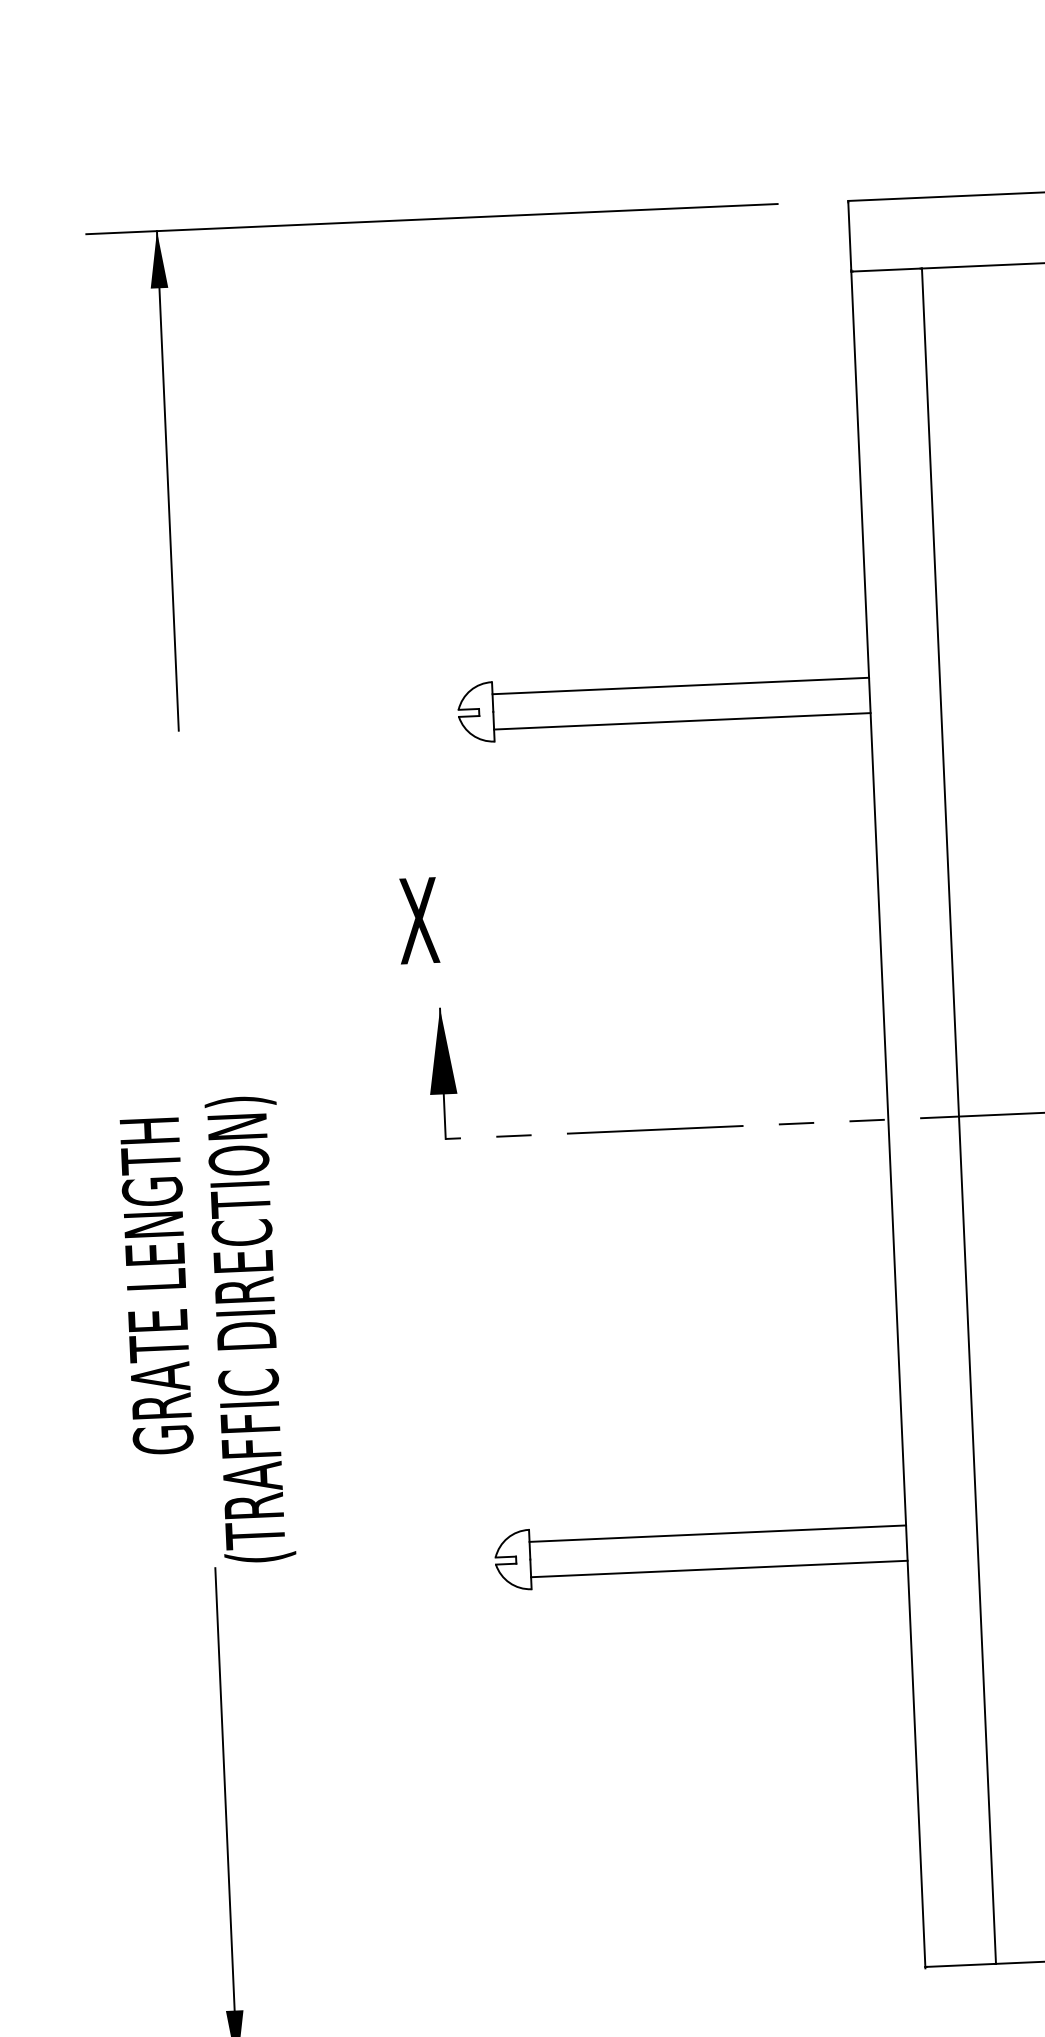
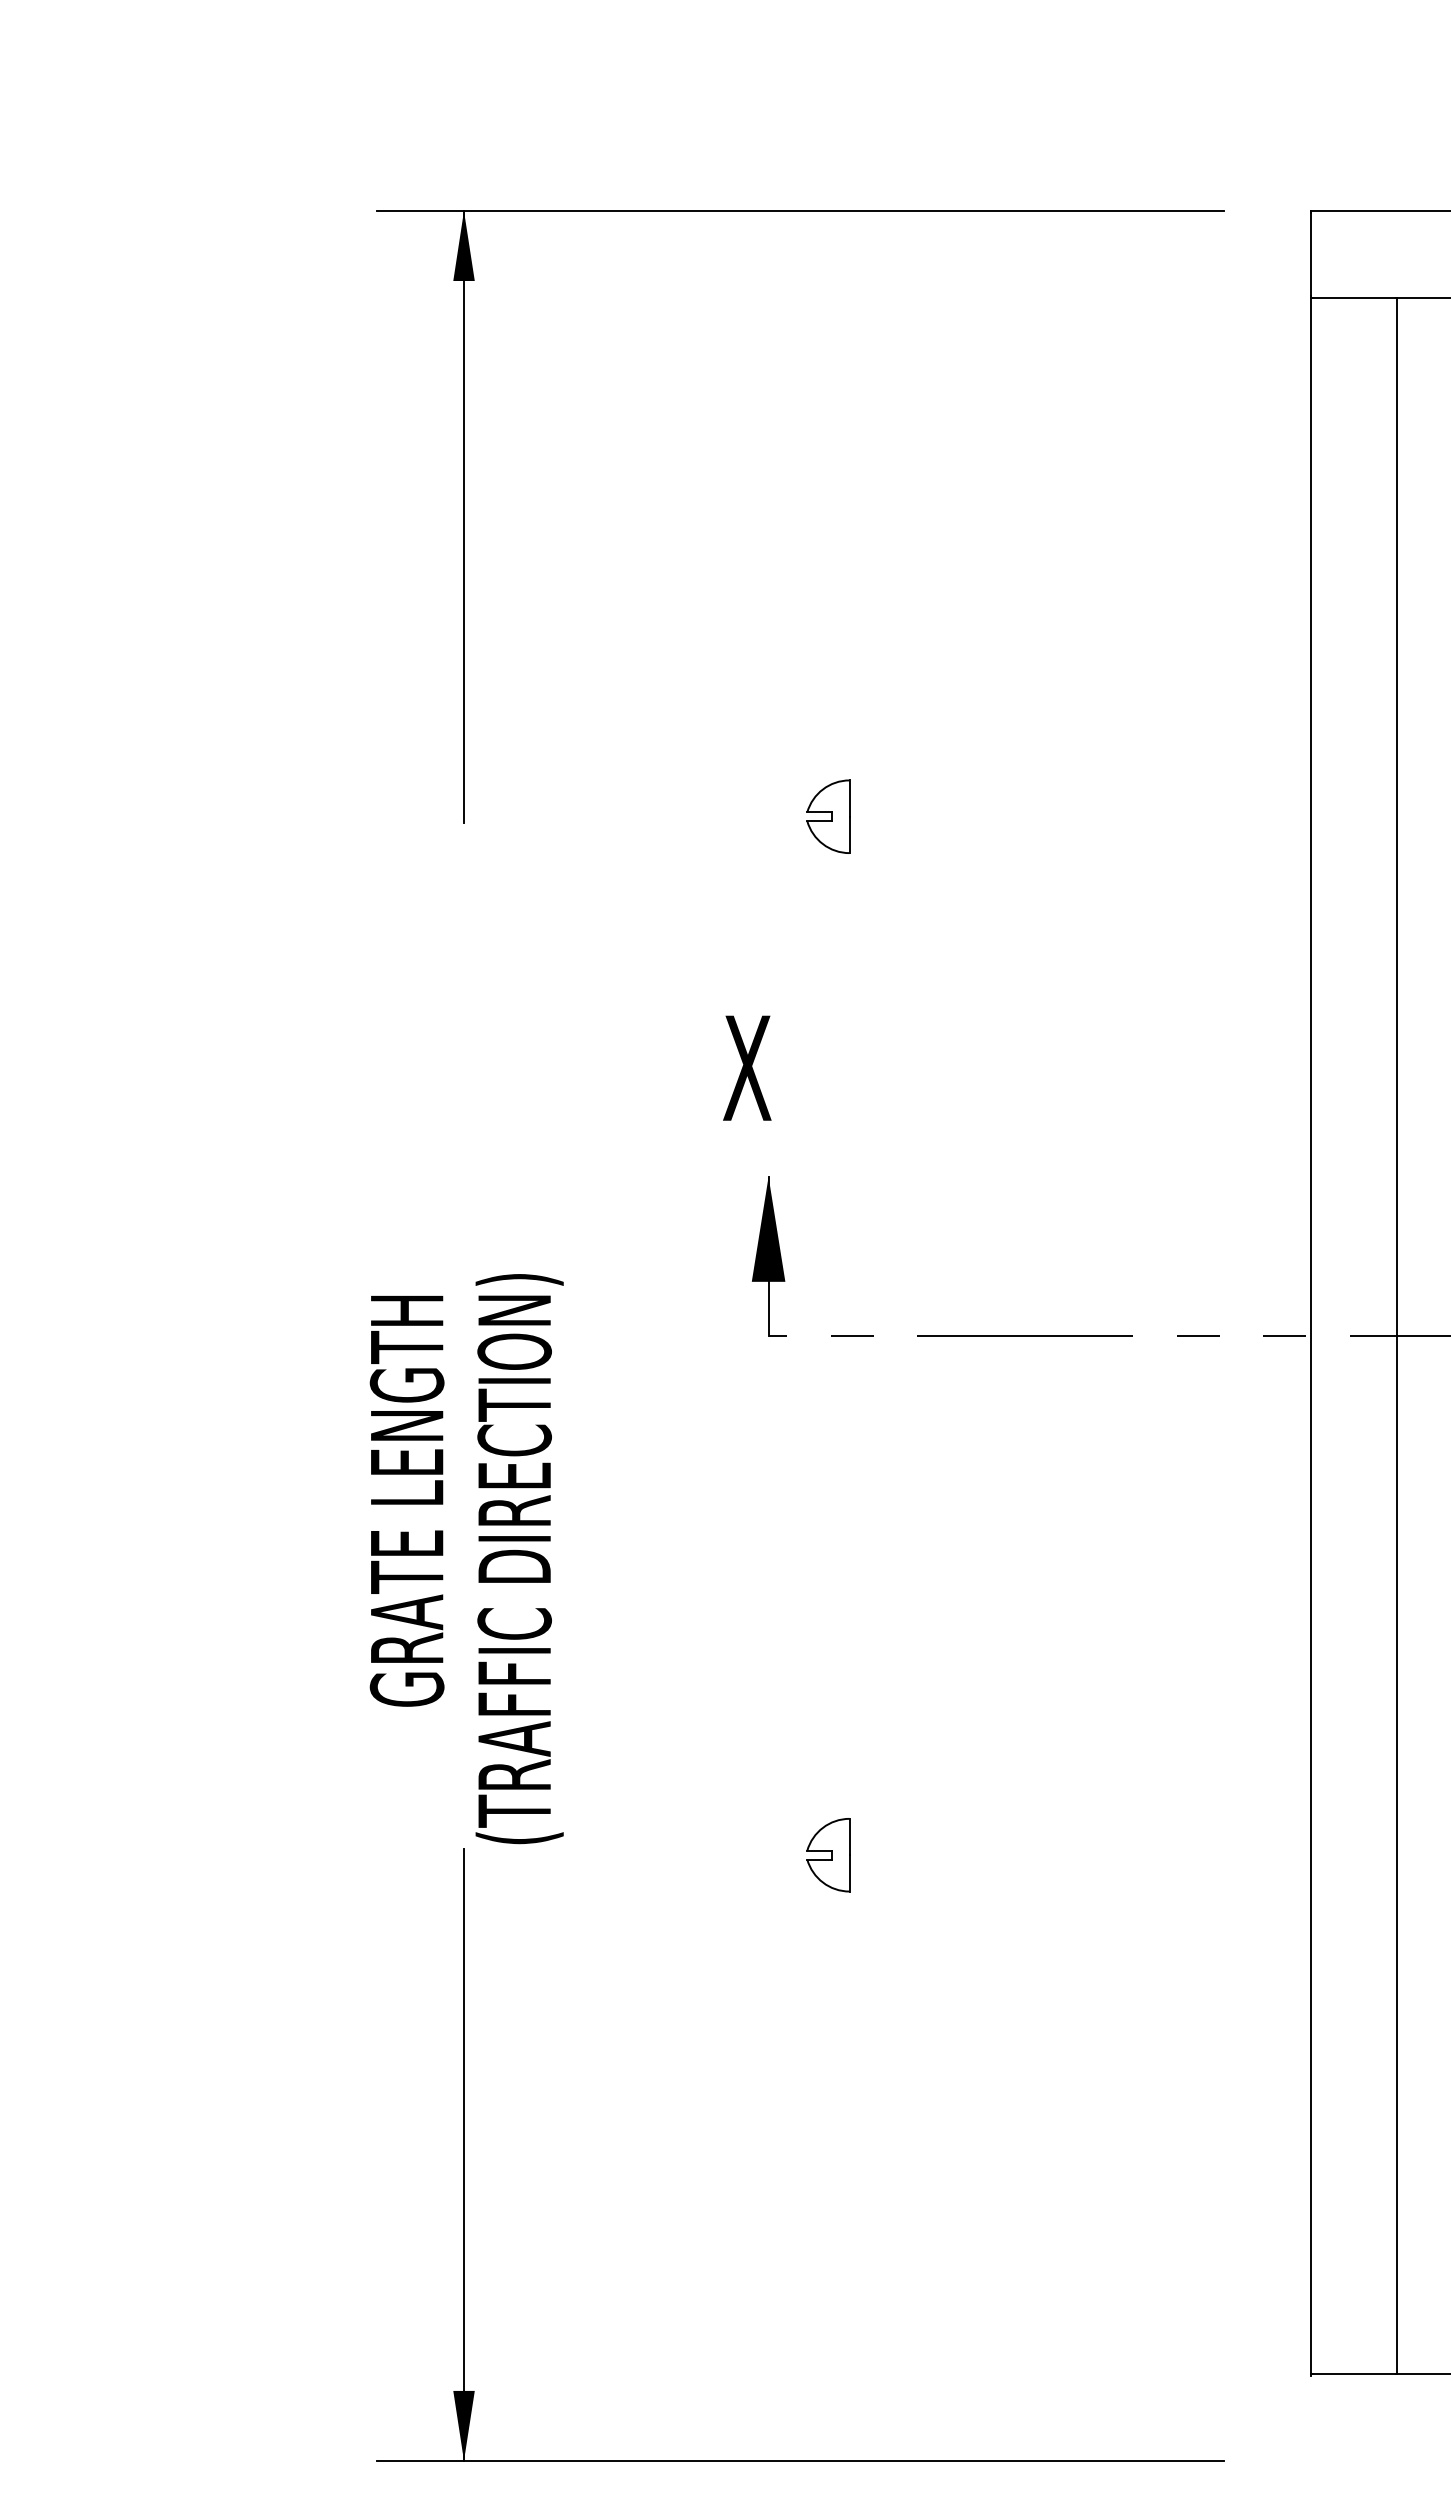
line: (680, 686) -> (1079, 795), removed
line: (681, 721) -> (1079, 838), removed
line: (717, 1533) -> (1079, 1833), removed
line: (718, 1568) -> (1079, 1876), removed

